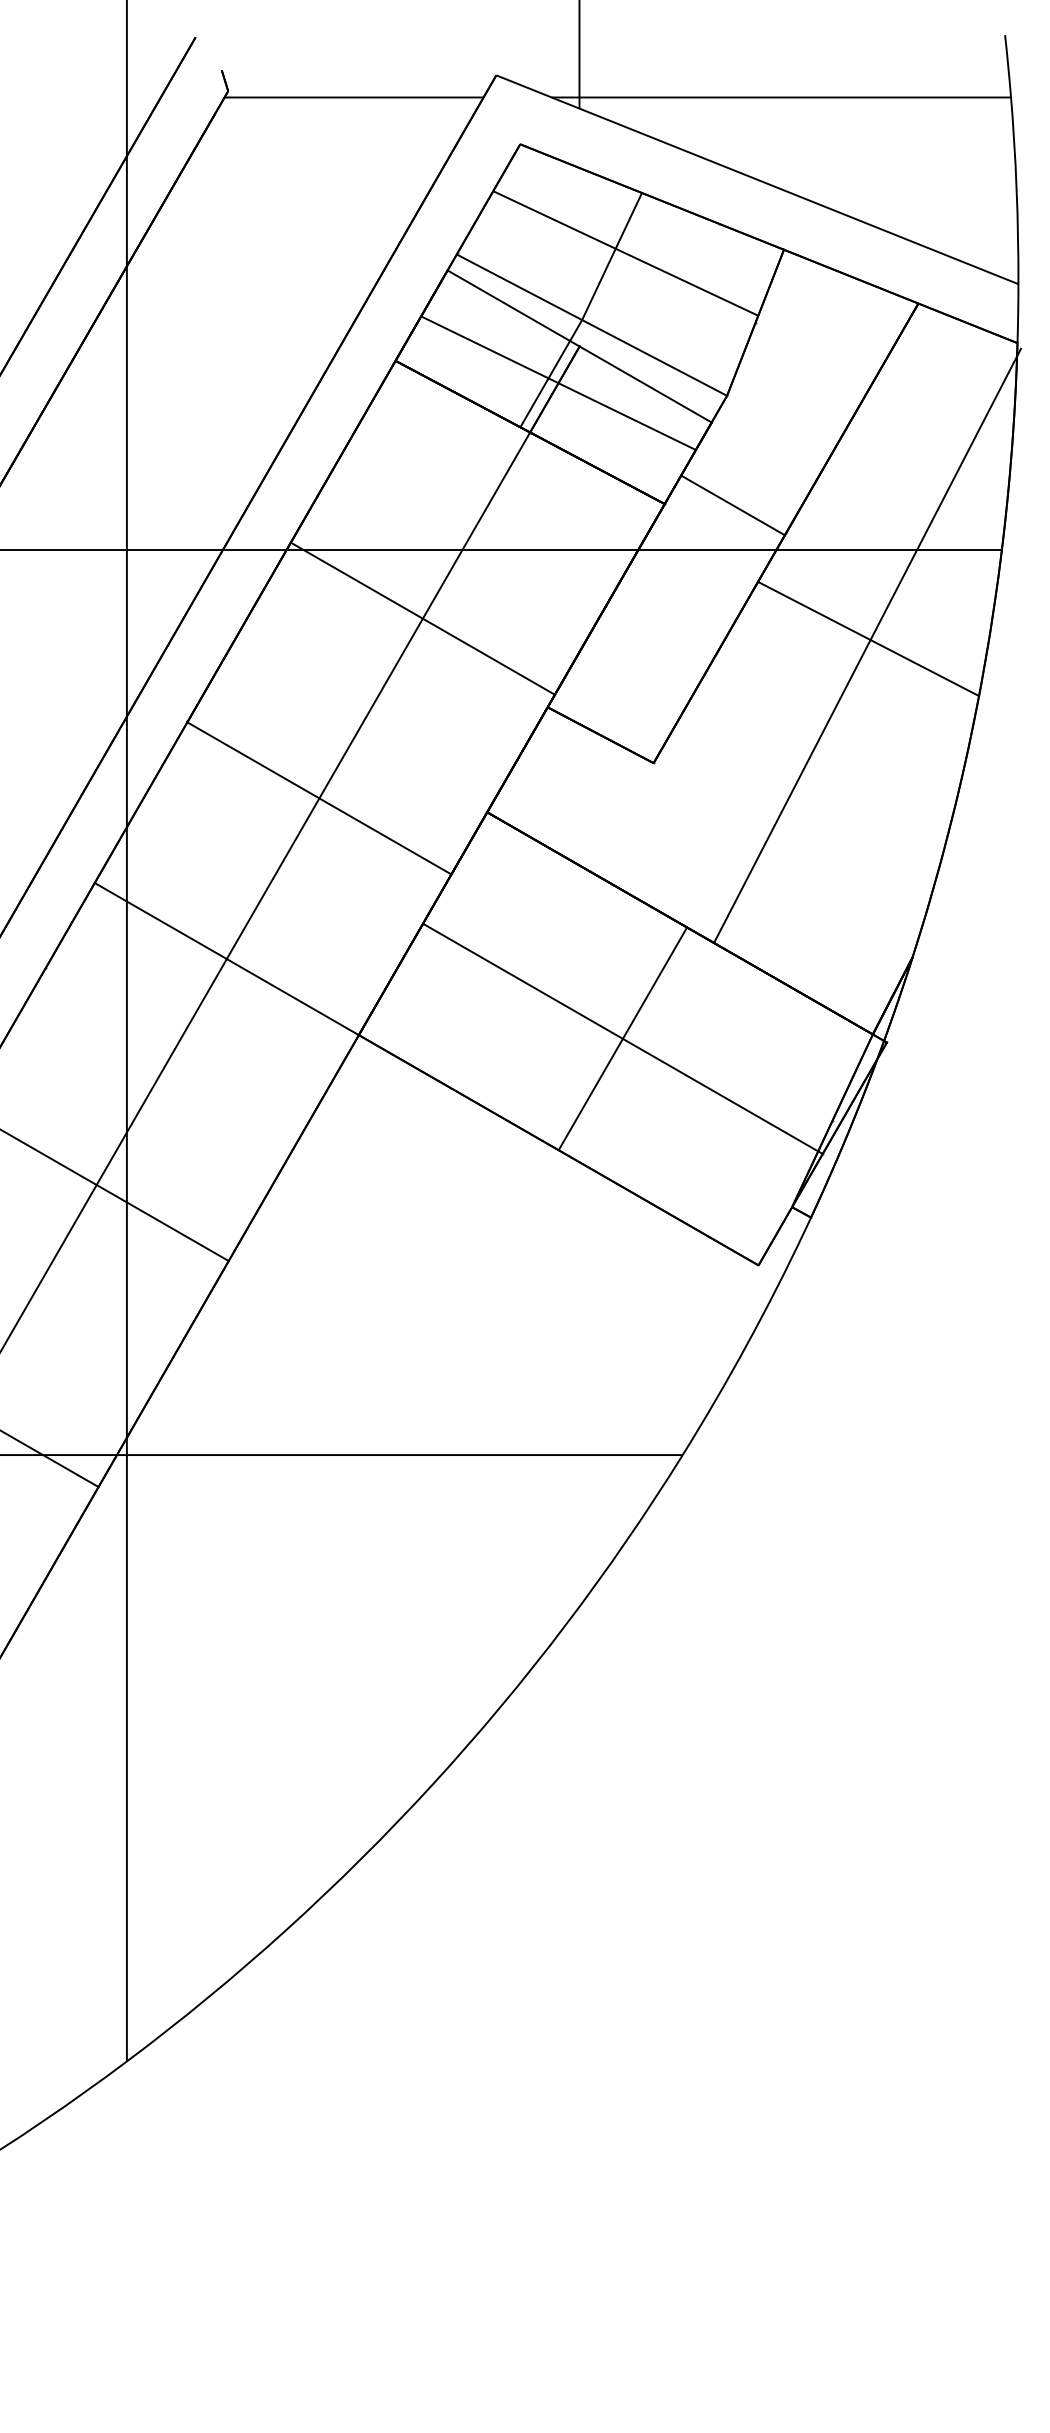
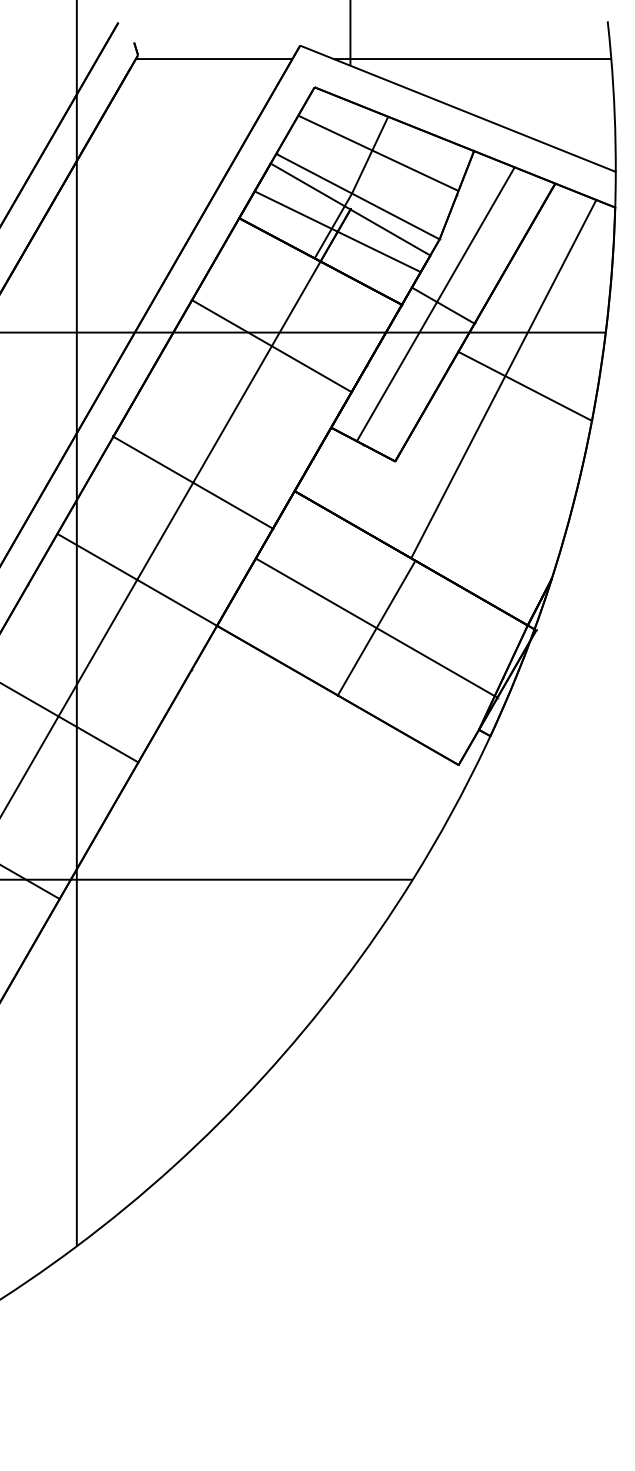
line: (720, 503) -> (435, 304), added
line: (422, 619) -> (271, 346), moved
line: (867, 645) -> (503, 379), moved

